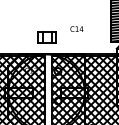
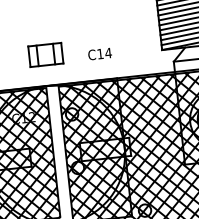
text: (76, 28) -> (99, 53), moved

